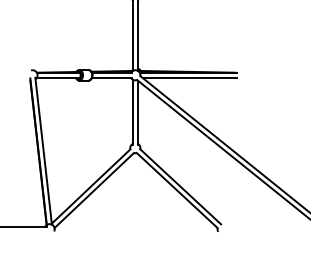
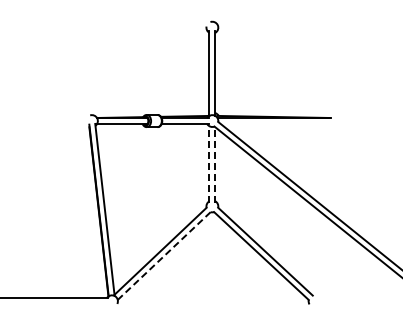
line: (189, 78) -> (275, 124), removed
line: (132, 112) -> (209, 164), solid -> dashed
line: (138, 113) -> (215, 165), solid -> dashed
line: (94, 190) -> (164, 256), solid -> dashed

